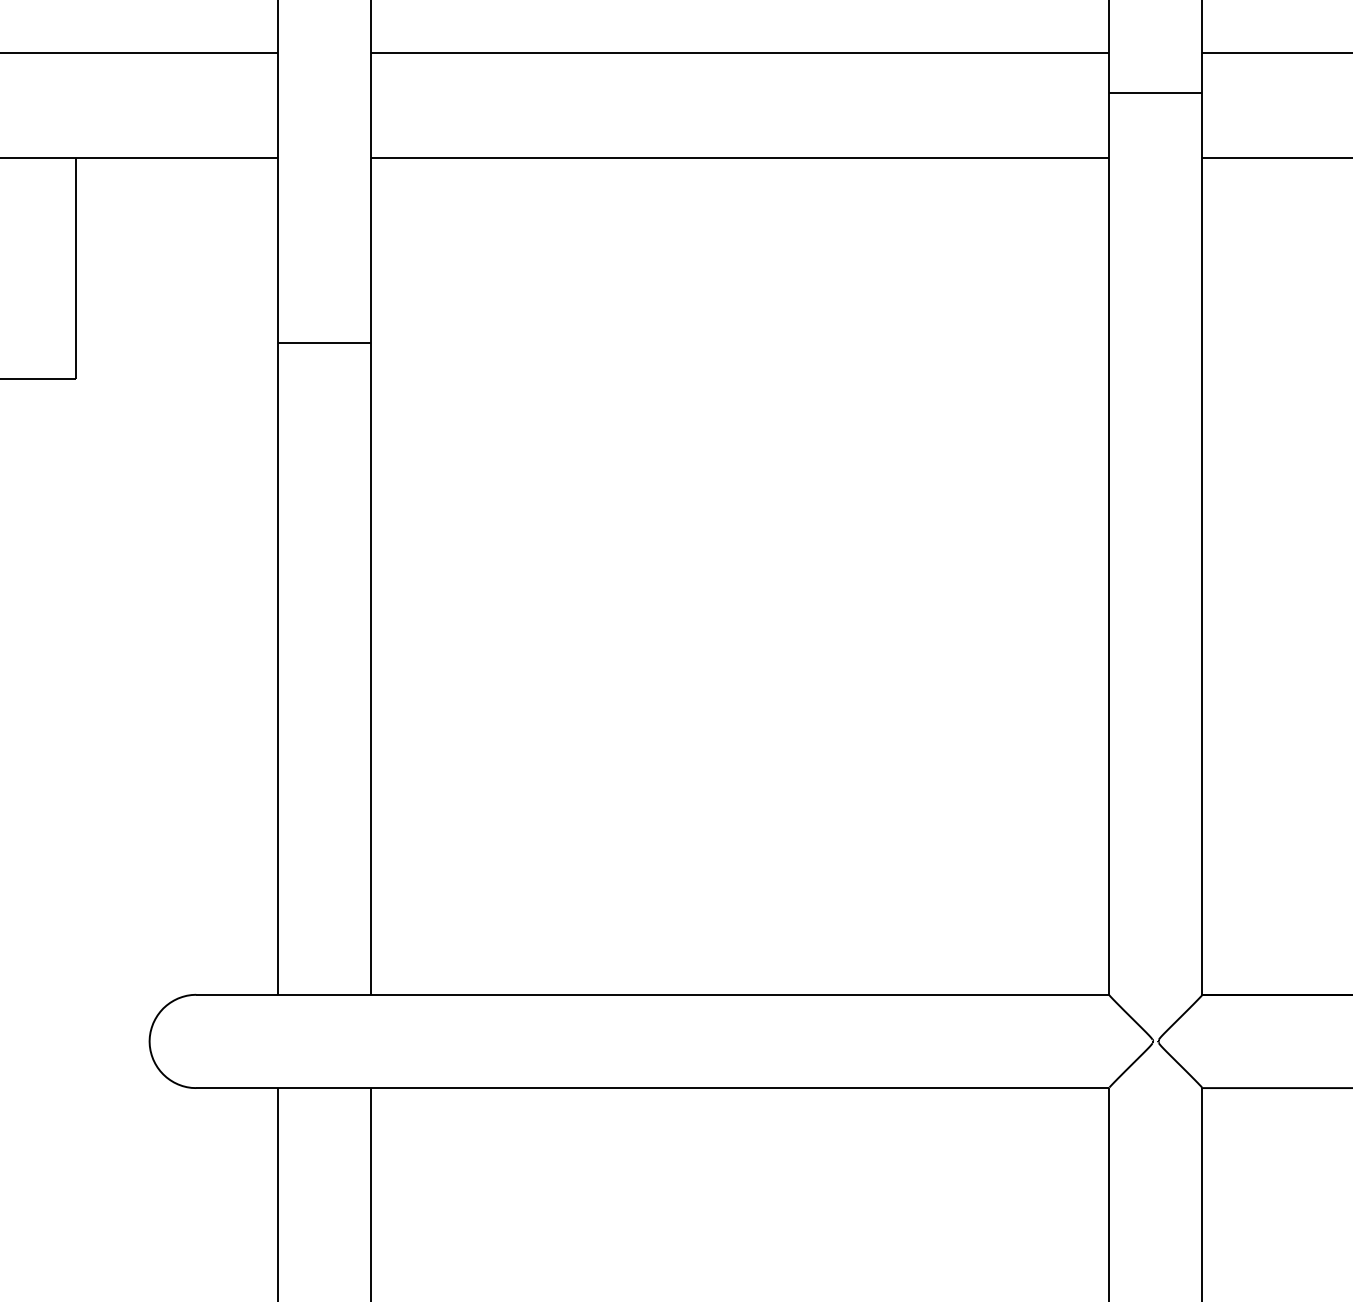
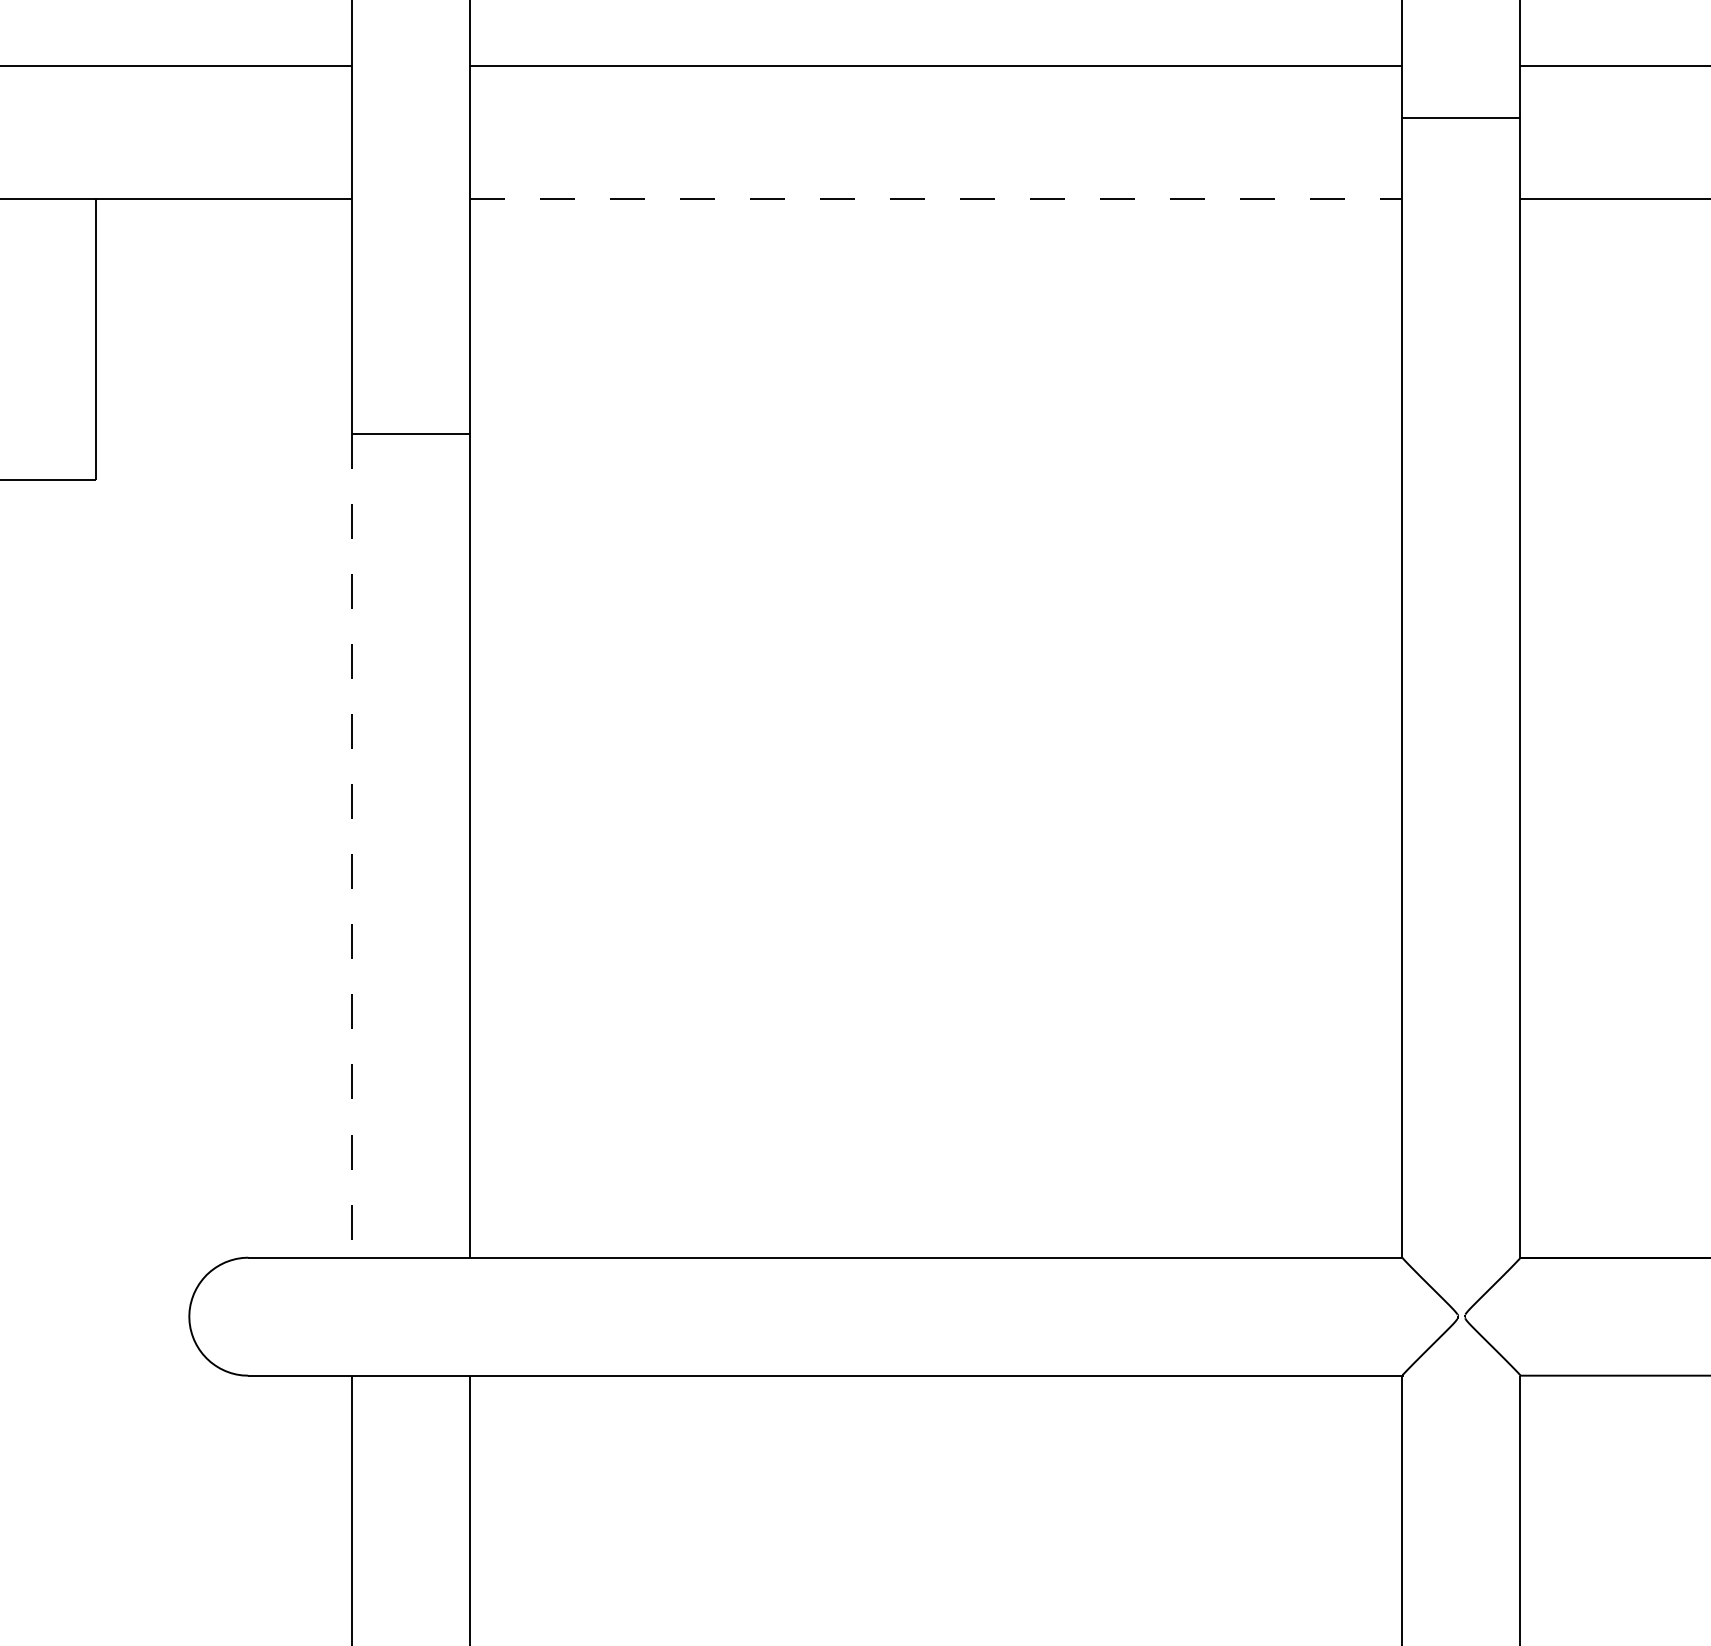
line: (740, 157) -> (936, 199), solid -> dashed
line: (277, 668) -> (351, 845), solid -> dashed

